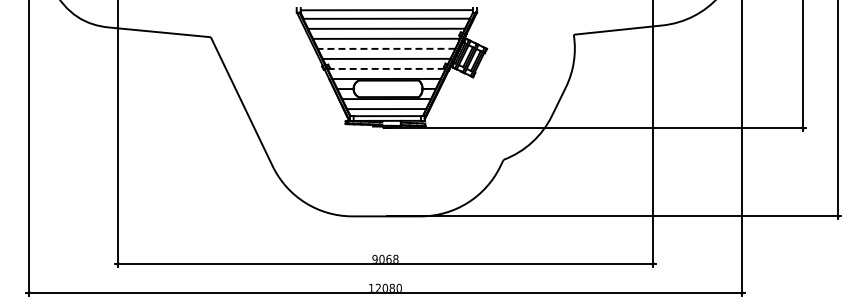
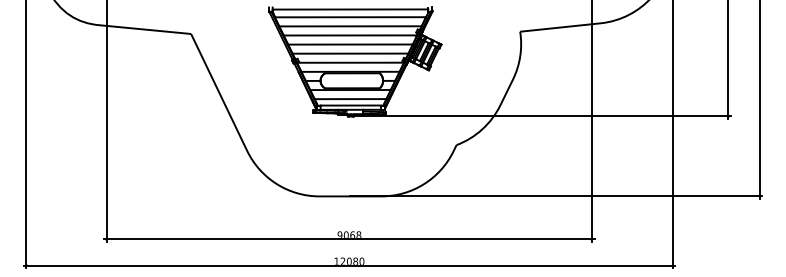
line: (386, 48) -> (350, 44), dashed -> solid
line: (387, 68) -> (351, 62), dashed -> solid

